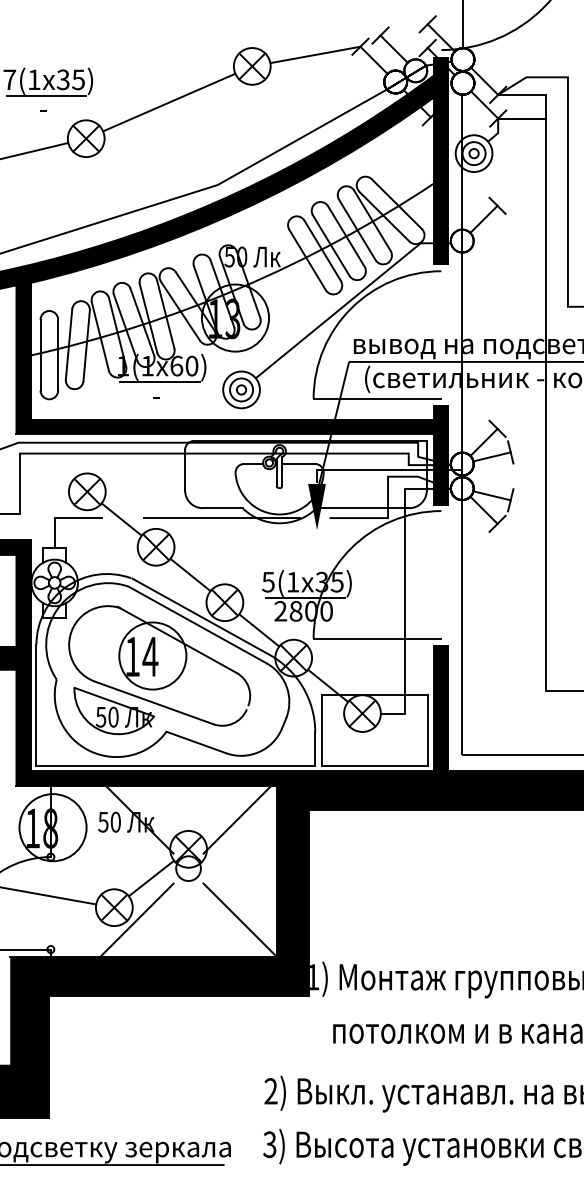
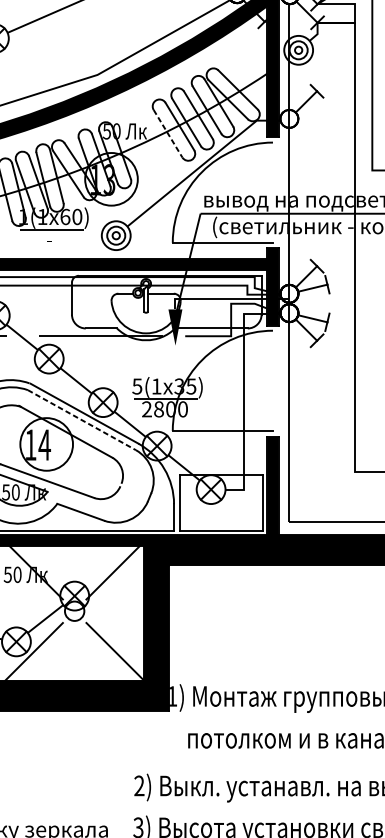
line: (307, 260) -> (167, 134), solid -> dashed
line: (197, 625) -> (81, 420), solid -> dashed

